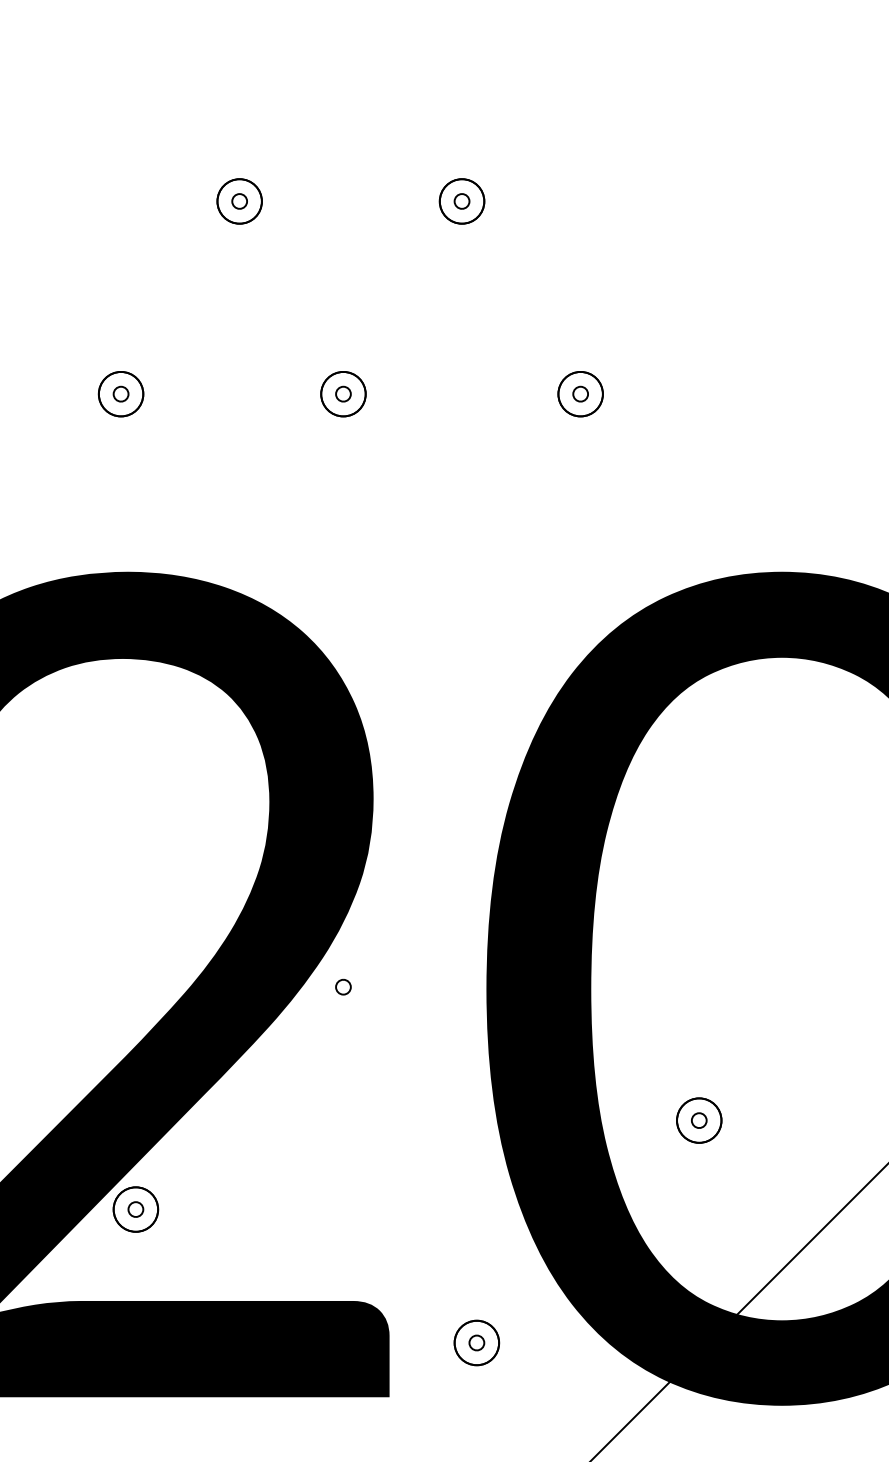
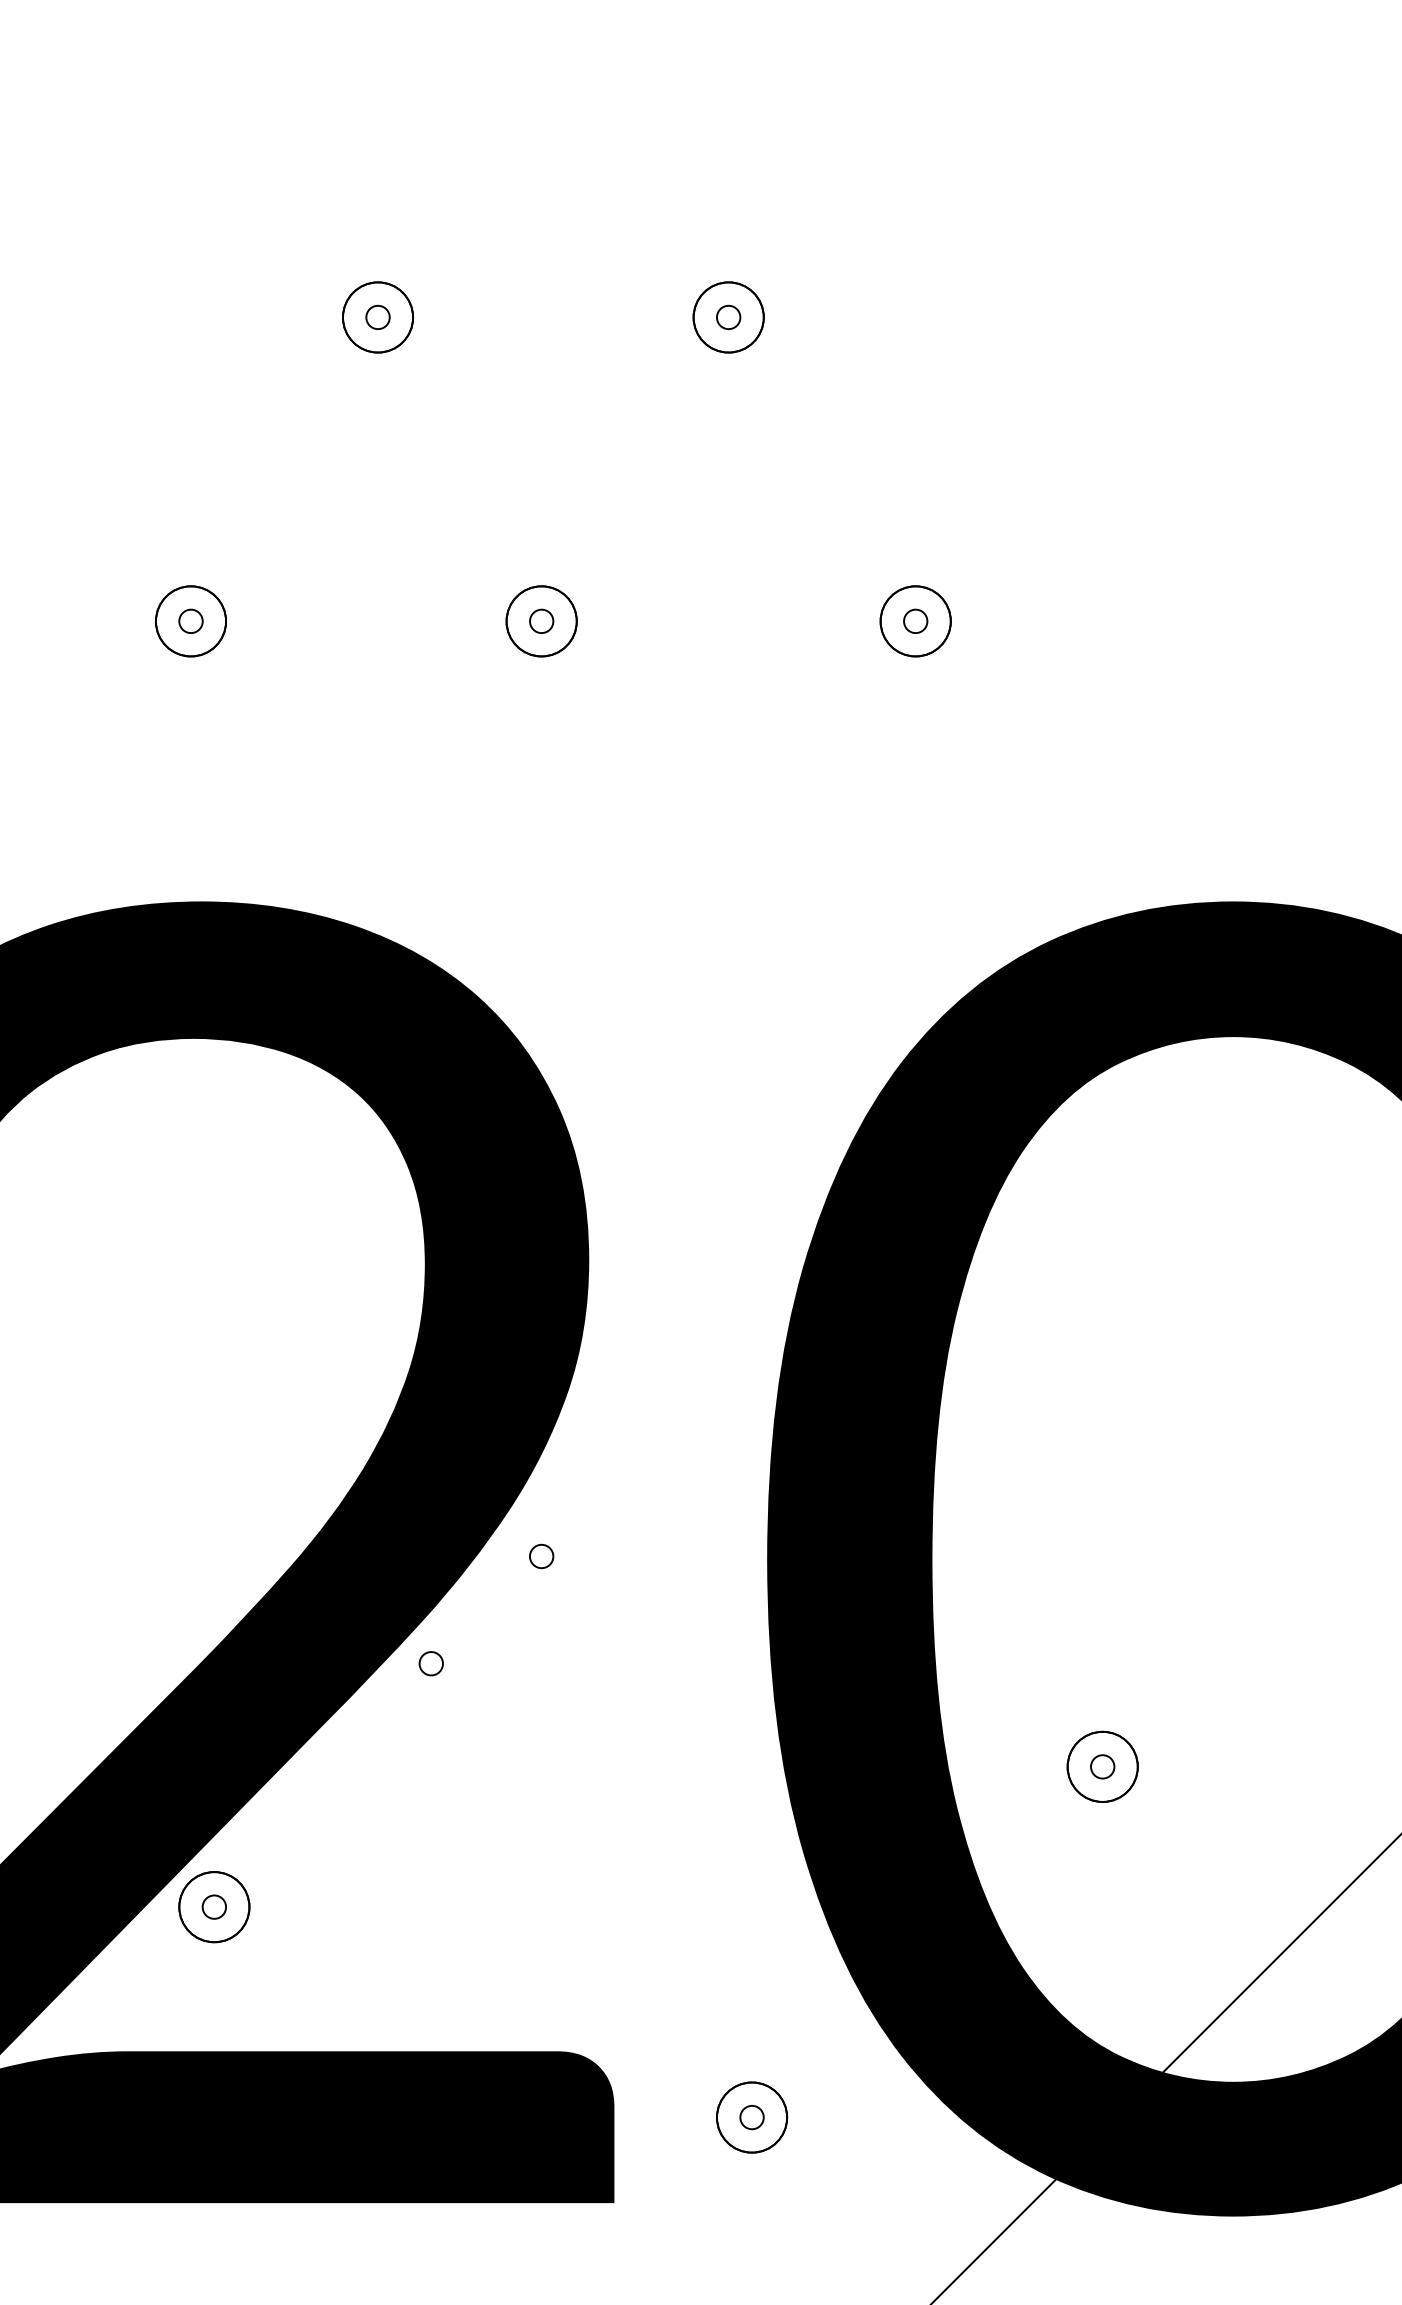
part: (273, 1054) -> (431, 1662), added

